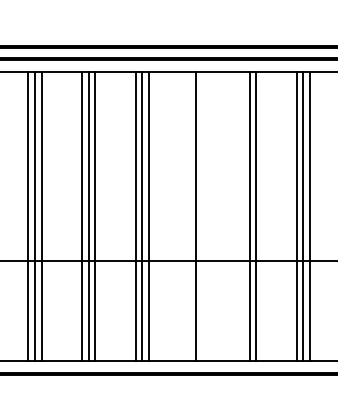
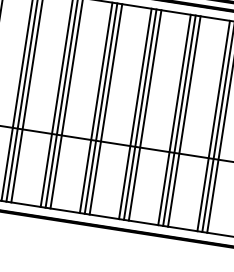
line: (189, 216) -> (135, 113), added
line: (202, 216) -> (145, 115), added
line: (242, 216) -> (174, 119), added

